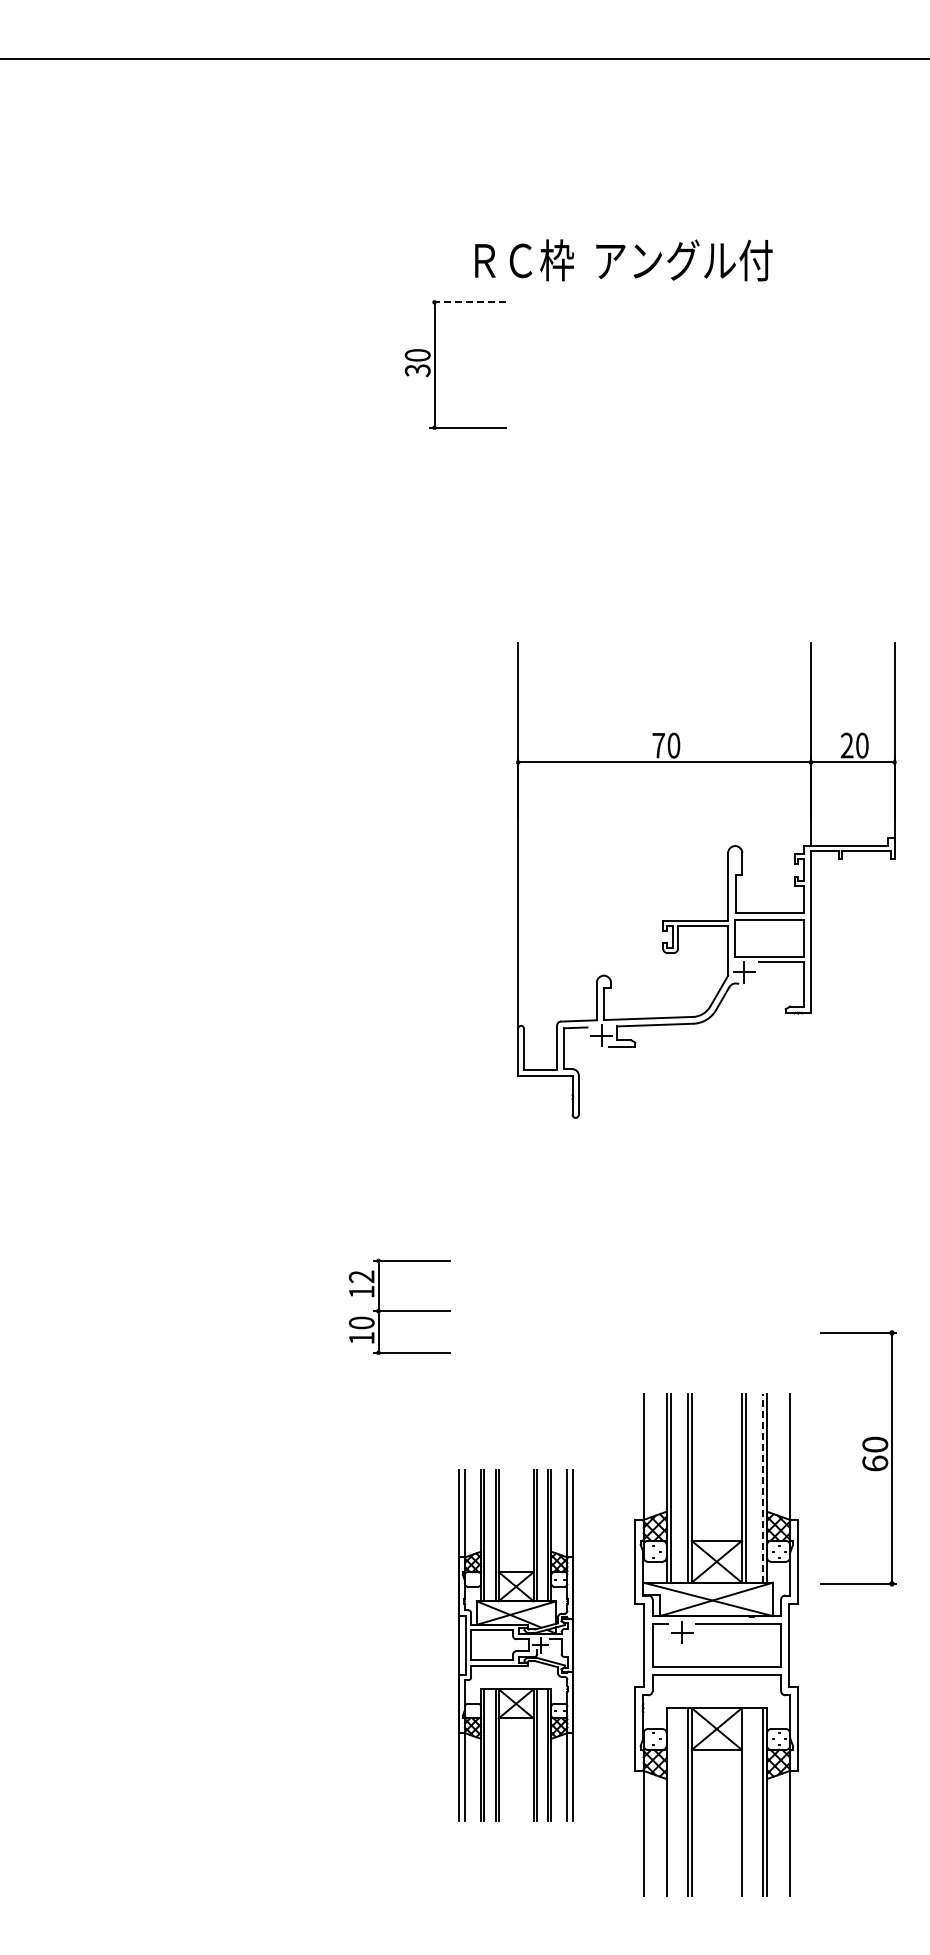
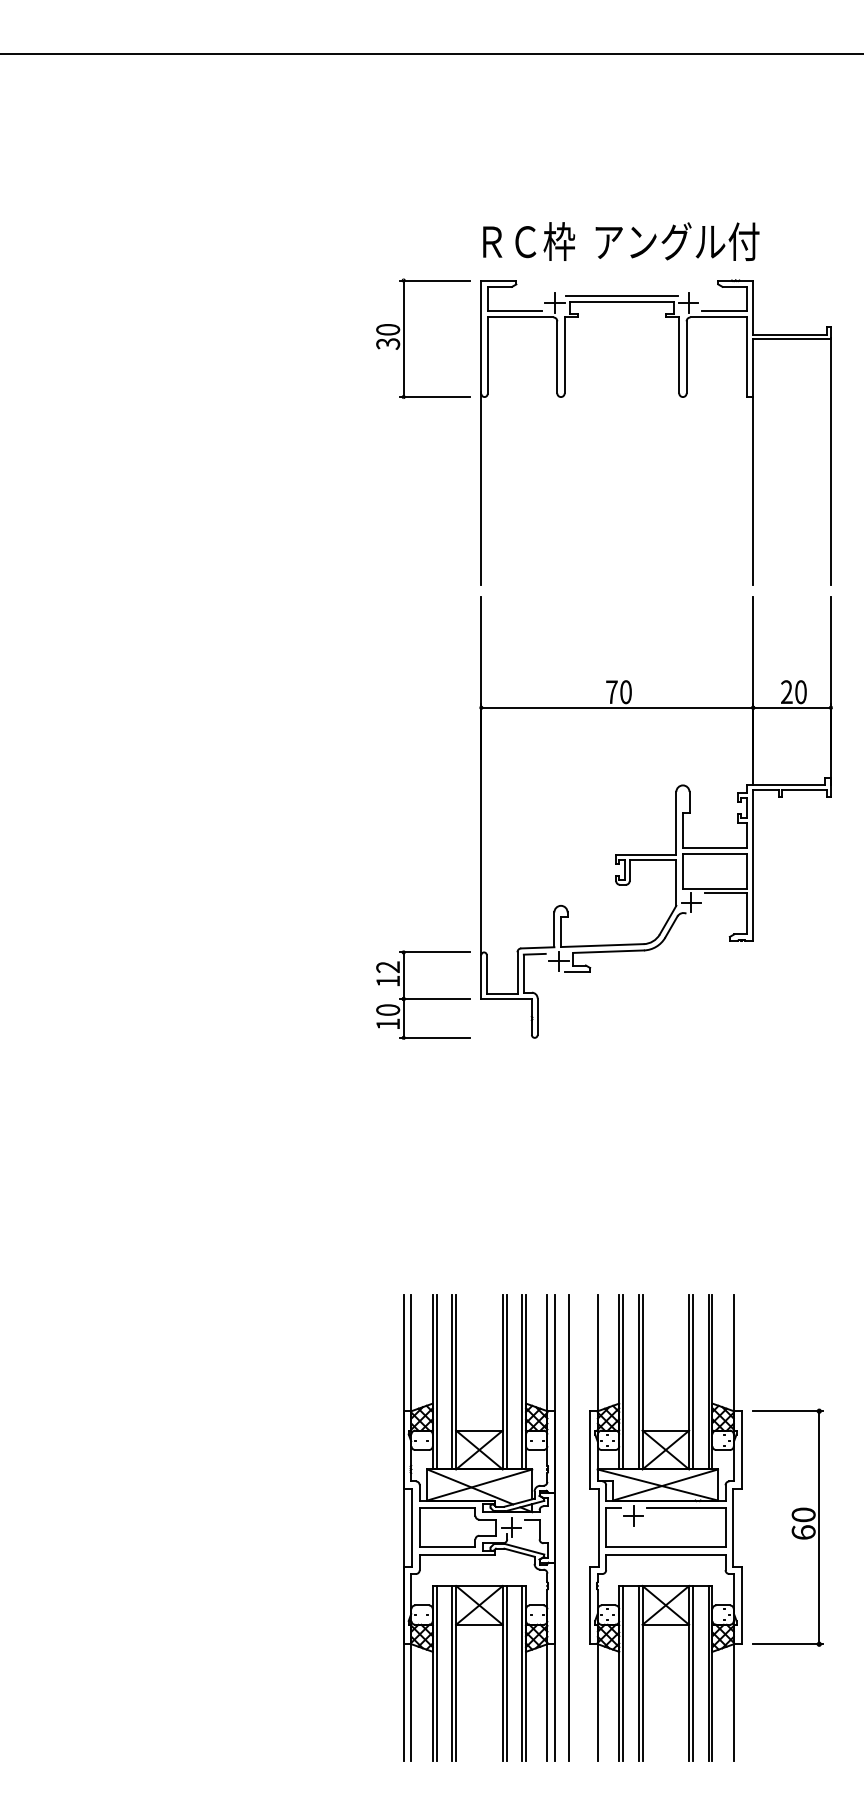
text: (623, 260) -> (620, 241), moved
line: (467, 302) -> (434, 280), dashed -> solid
part: (731, 427) -> (679, 396), added
part: (399, 1306) -> (423, 994), moved
part: (858, 1458) -> (788, 1527), moved
line: (762, 1488) -> (708, 1382), dashed -> solid
part: (516, 1644) -> (479, 1526), size x1.43
line: (612, 1645) -> (568, 1527), added
line: (670, 1802) -> (622, 1673), added
line: (746, 1802) -> (693, 1673), added

